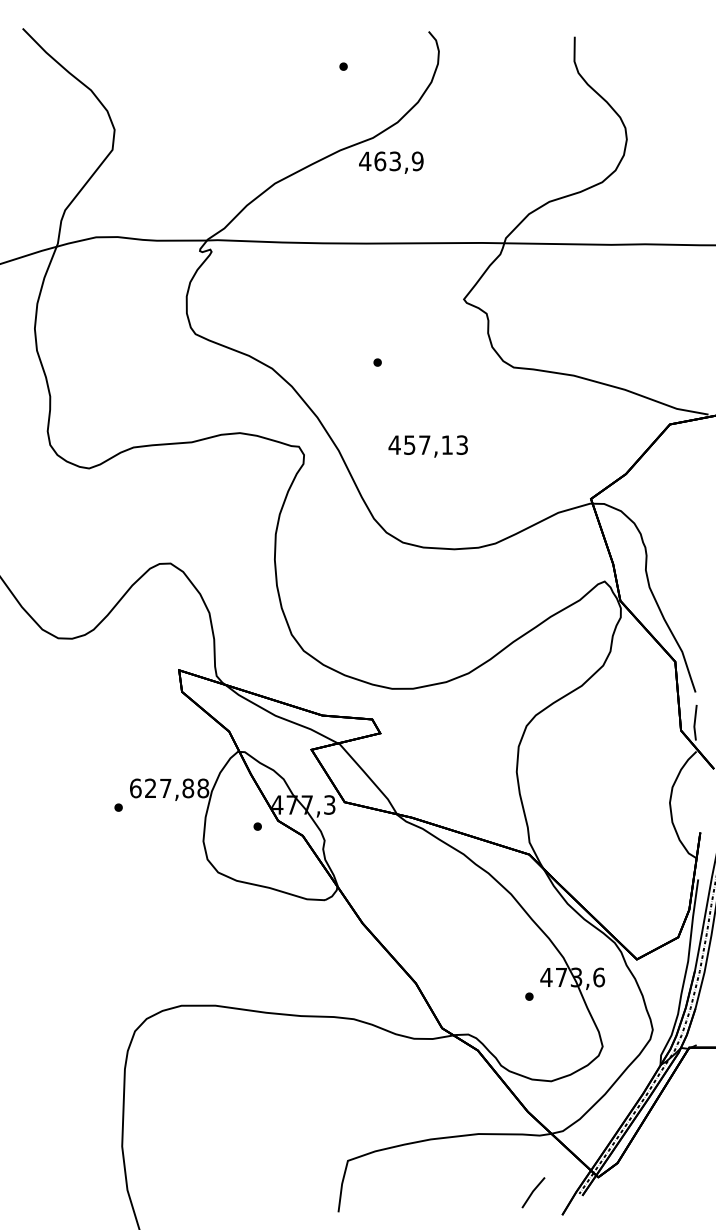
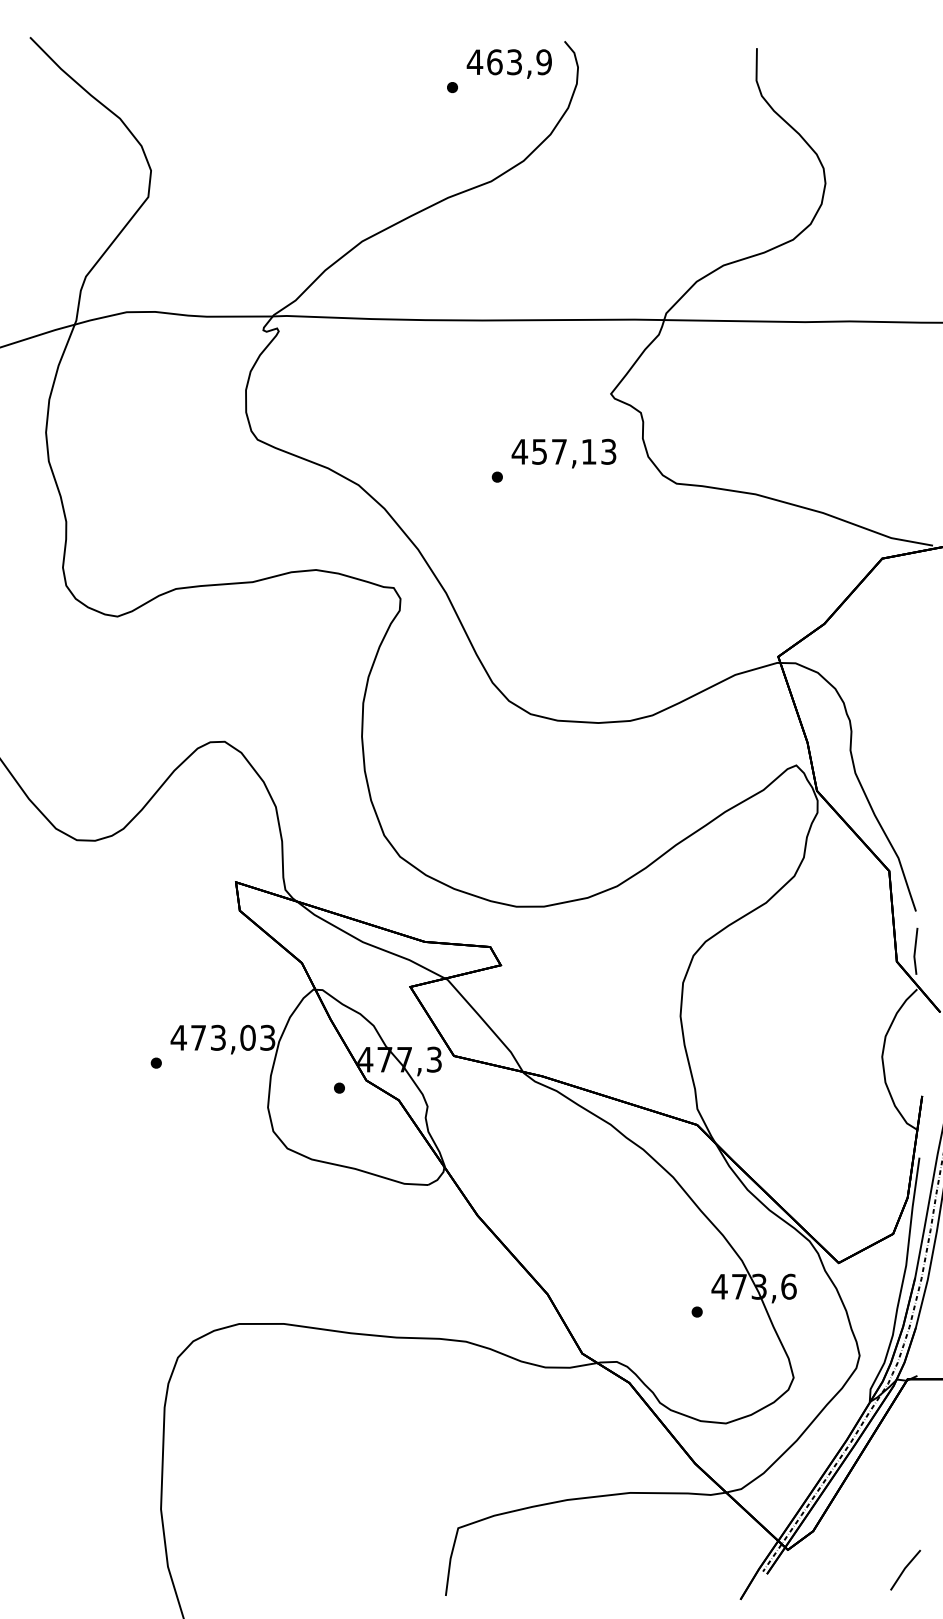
text: (390, 162) -> (508, 63), moved
text: (427, 446) -> (563, 453), moved
text: (168, 788) -> (222, 1037), 627,88 -> 473,03
line: (533, 1192) -> (905, 1569), moved

